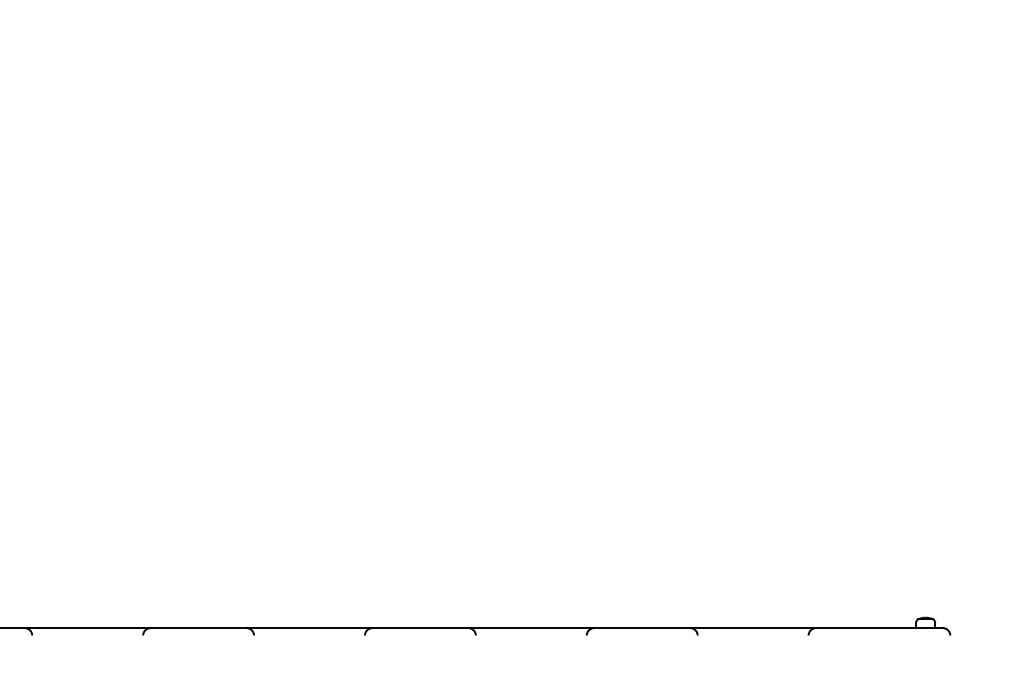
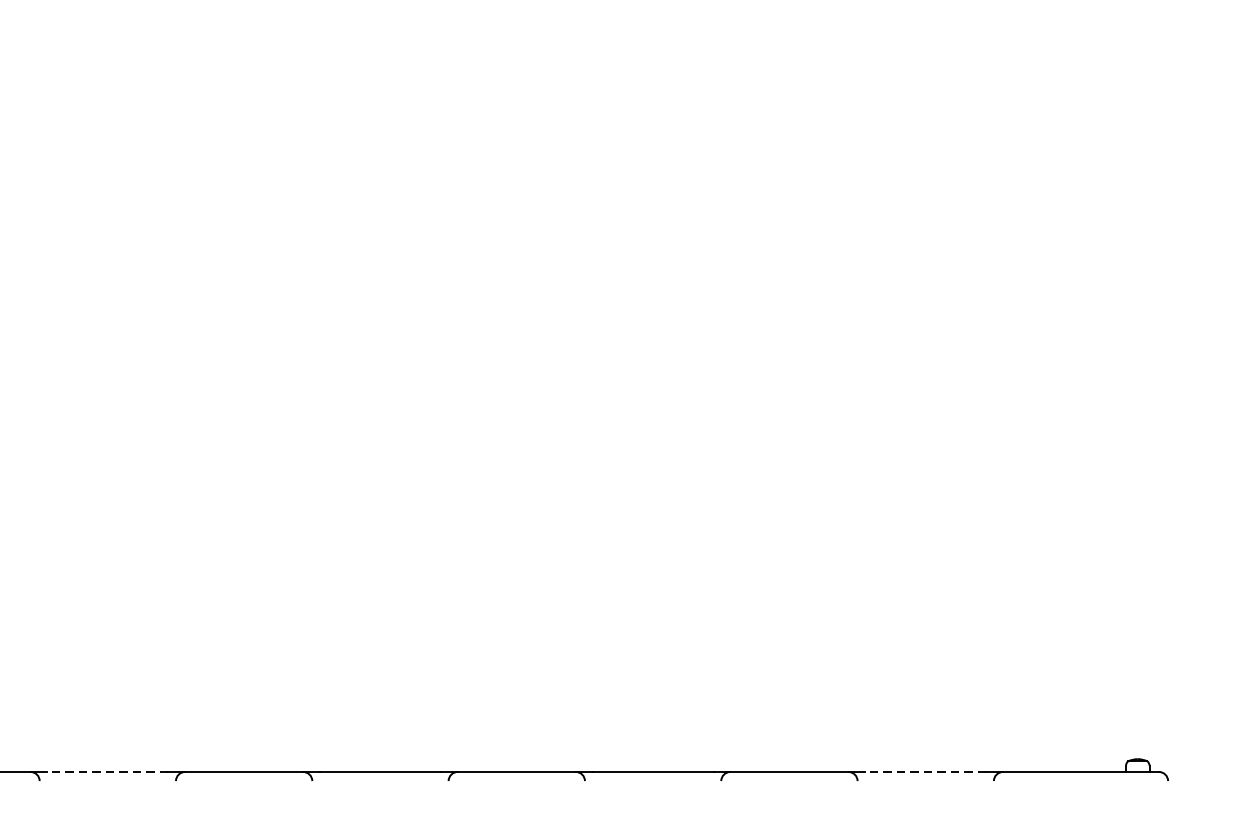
line: (87, 628) -> (107, 772), solid -> dashed
line: (752, 628) -> (924, 772), solid -> dashed

